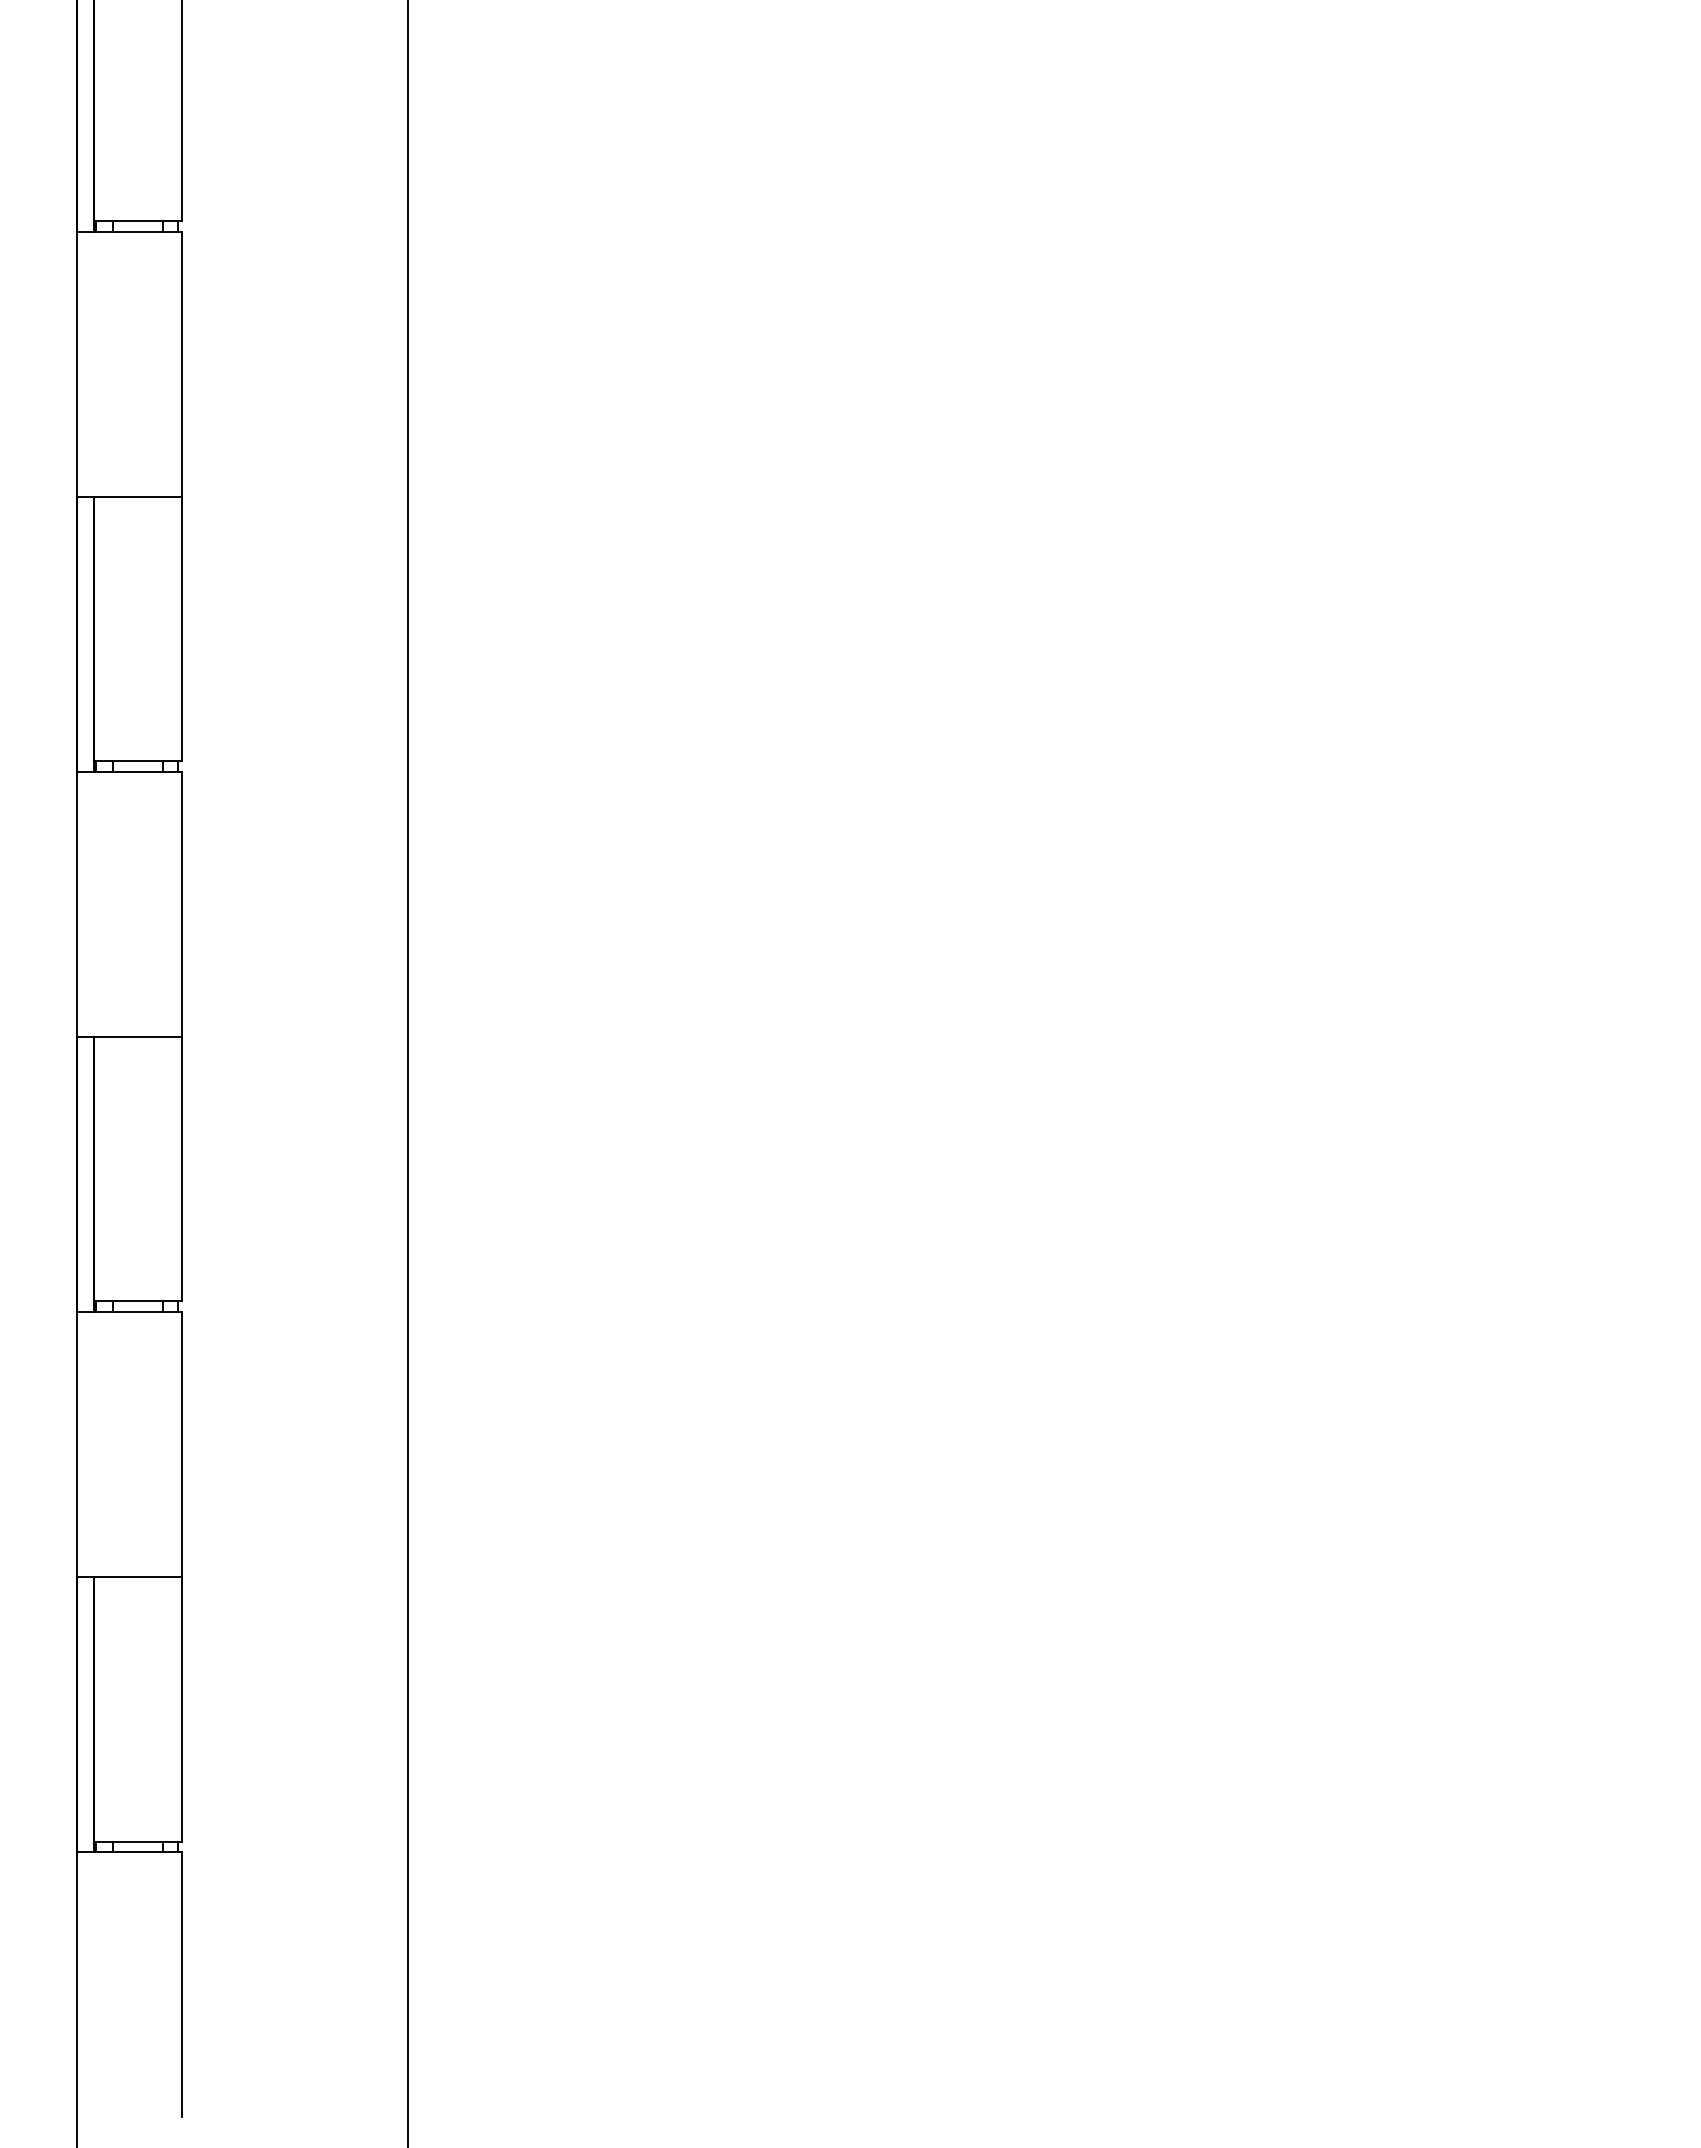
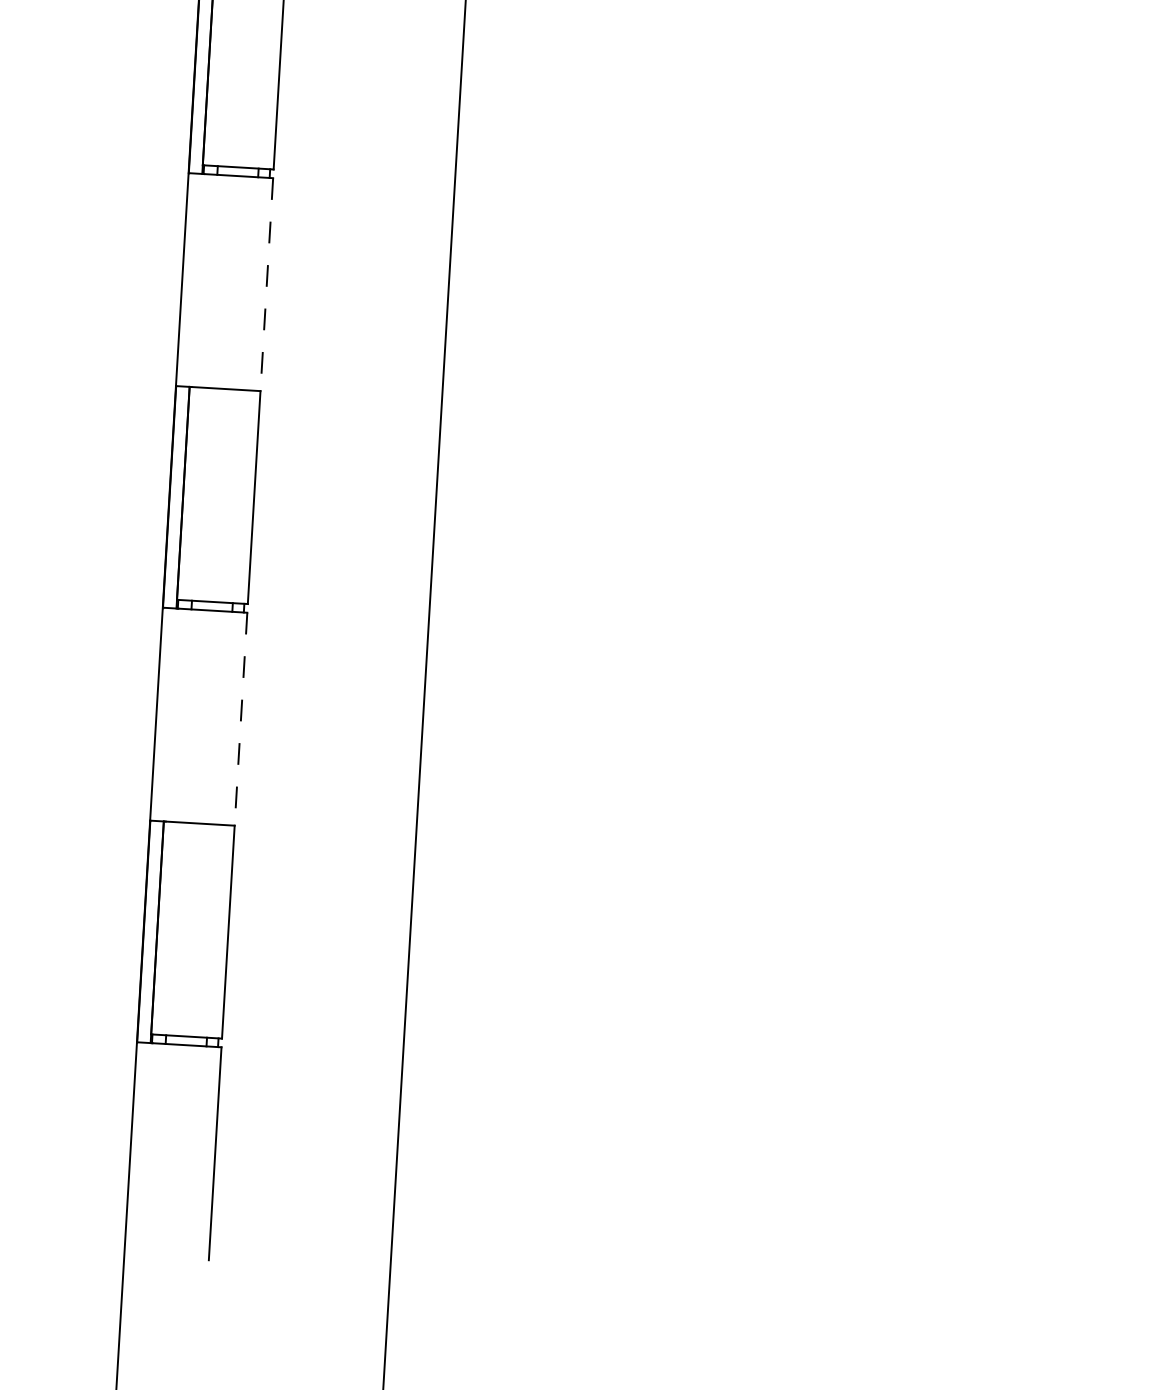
line: (182, 905) -> (267, 285), solid -> dashed
line: (182, 1445) -> (241, 719), solid -> dashed

